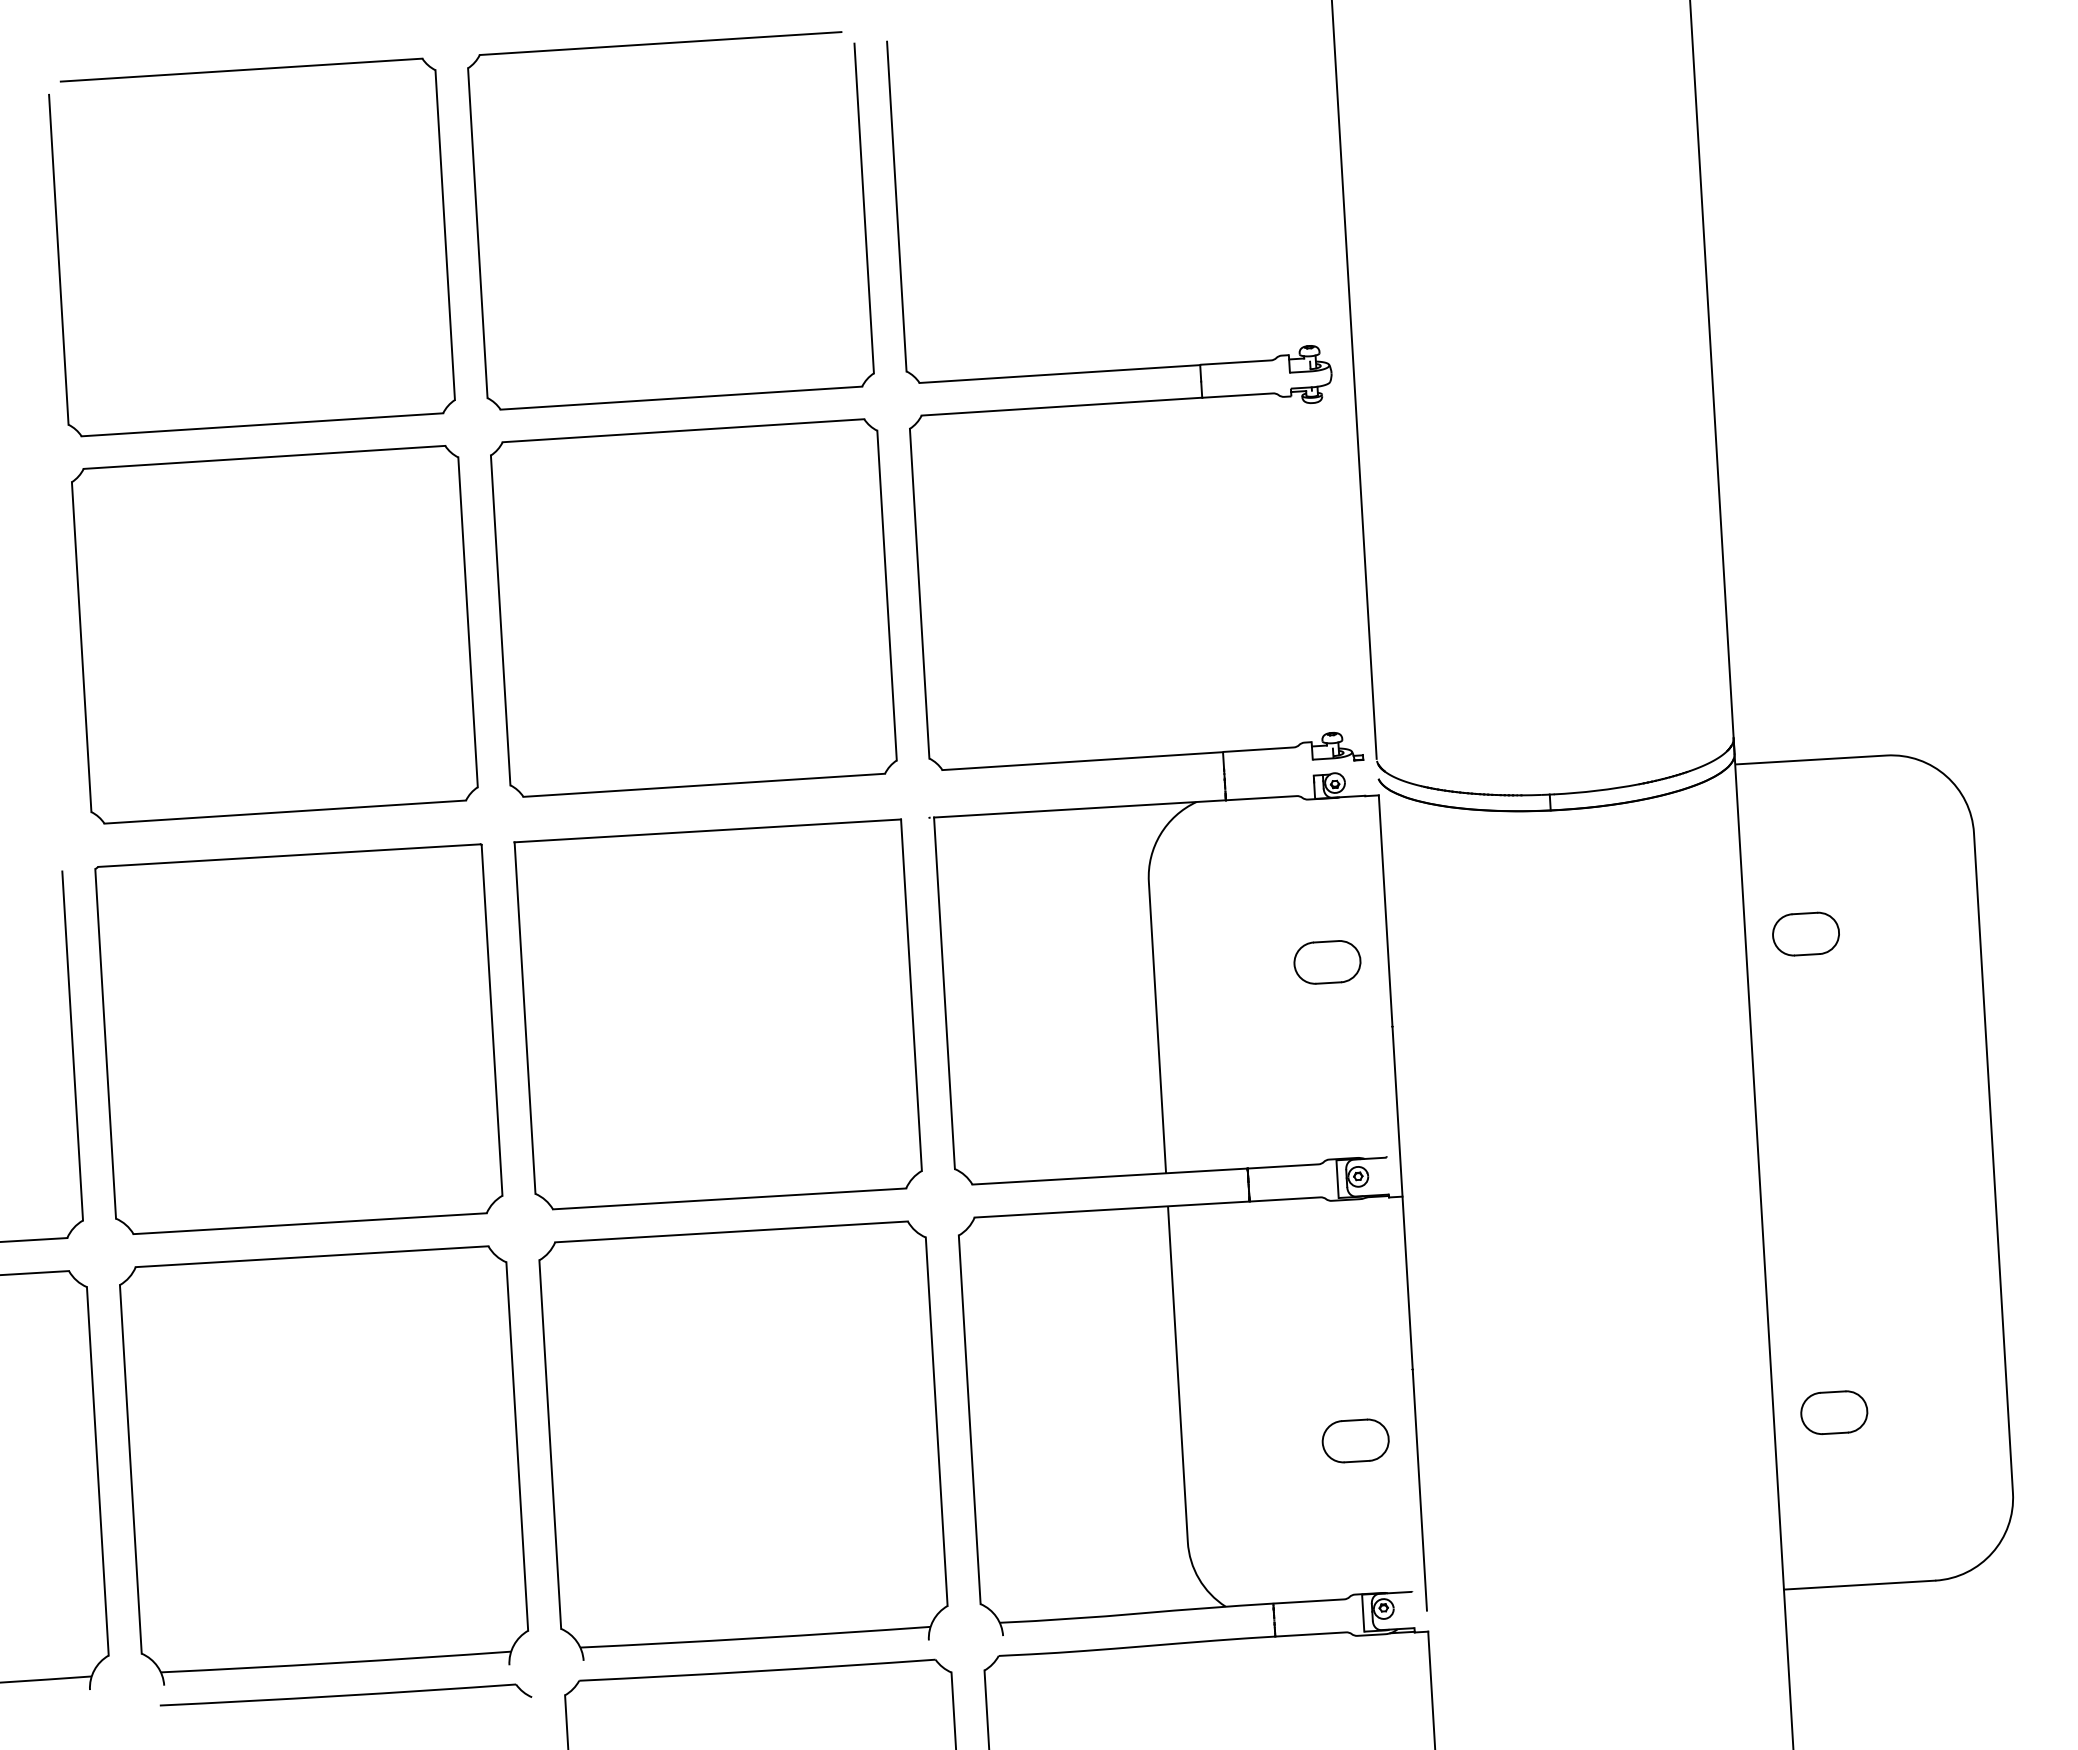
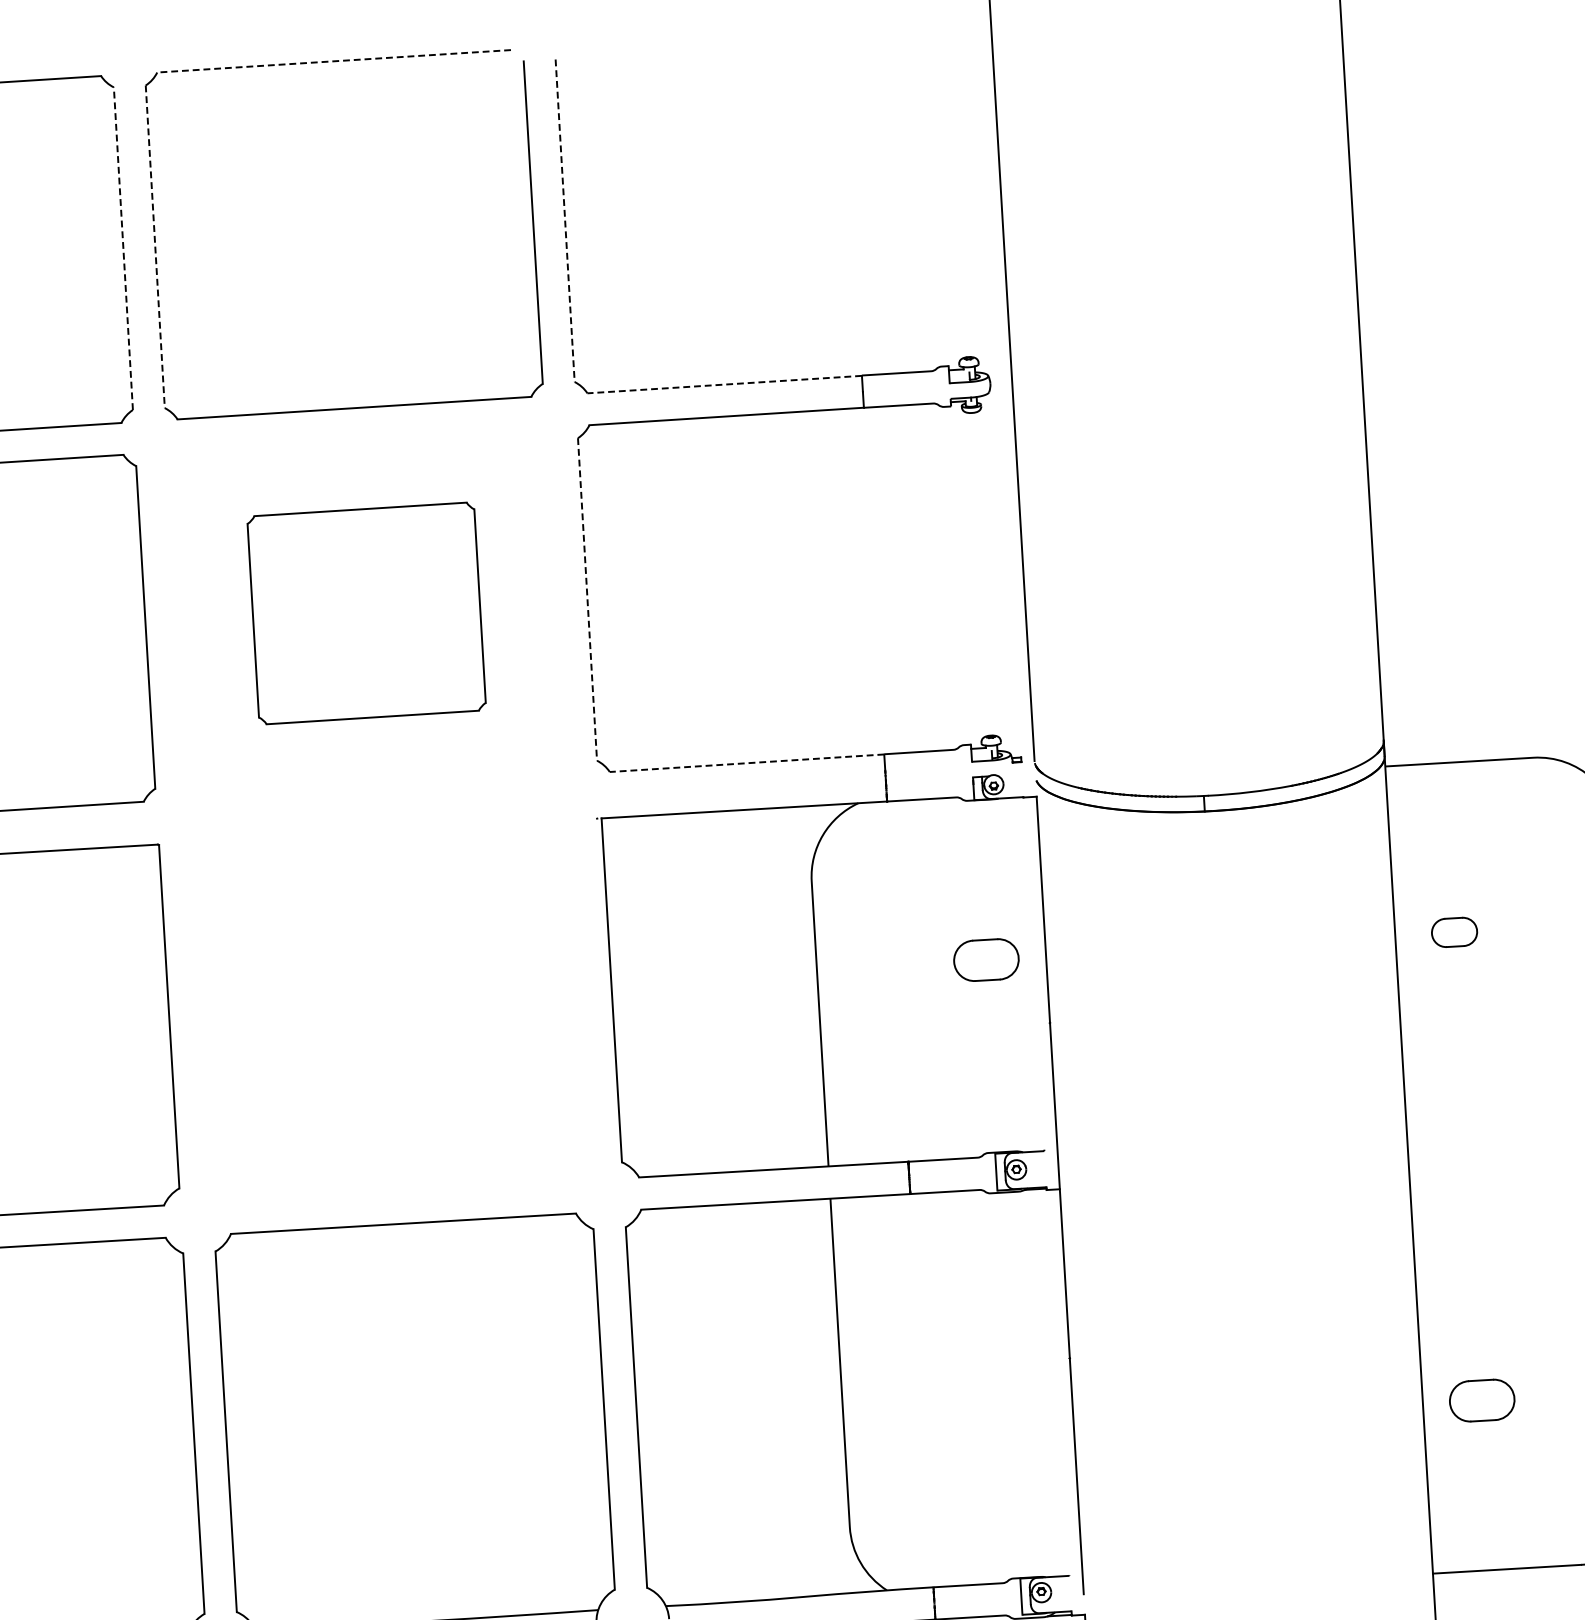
line: (660, 43) -> (333, 61), solid -> dashed
line: (896, 207) -> (564, 221), solid -> dashed
line: (477, 233) -> (154, 247), solid -> dashed
line: (445, 234) -> (123, 248), solid -> dashed
line: (1059, 374) -> (724, 385), solid -> dashed
line: (919, 594) -> (587, 600), solid -> dashed
part: (693, 607) -> (366, 612), size x0.6
line: (1082, 761) -> (746, 763), solid -> dashed
part: (1805, 933) -> (1454, 931), size x0.7
part: (717, 1014) -> (389, 1011), removed
part: (1355, 1440) -> (1013, 1427), removed

